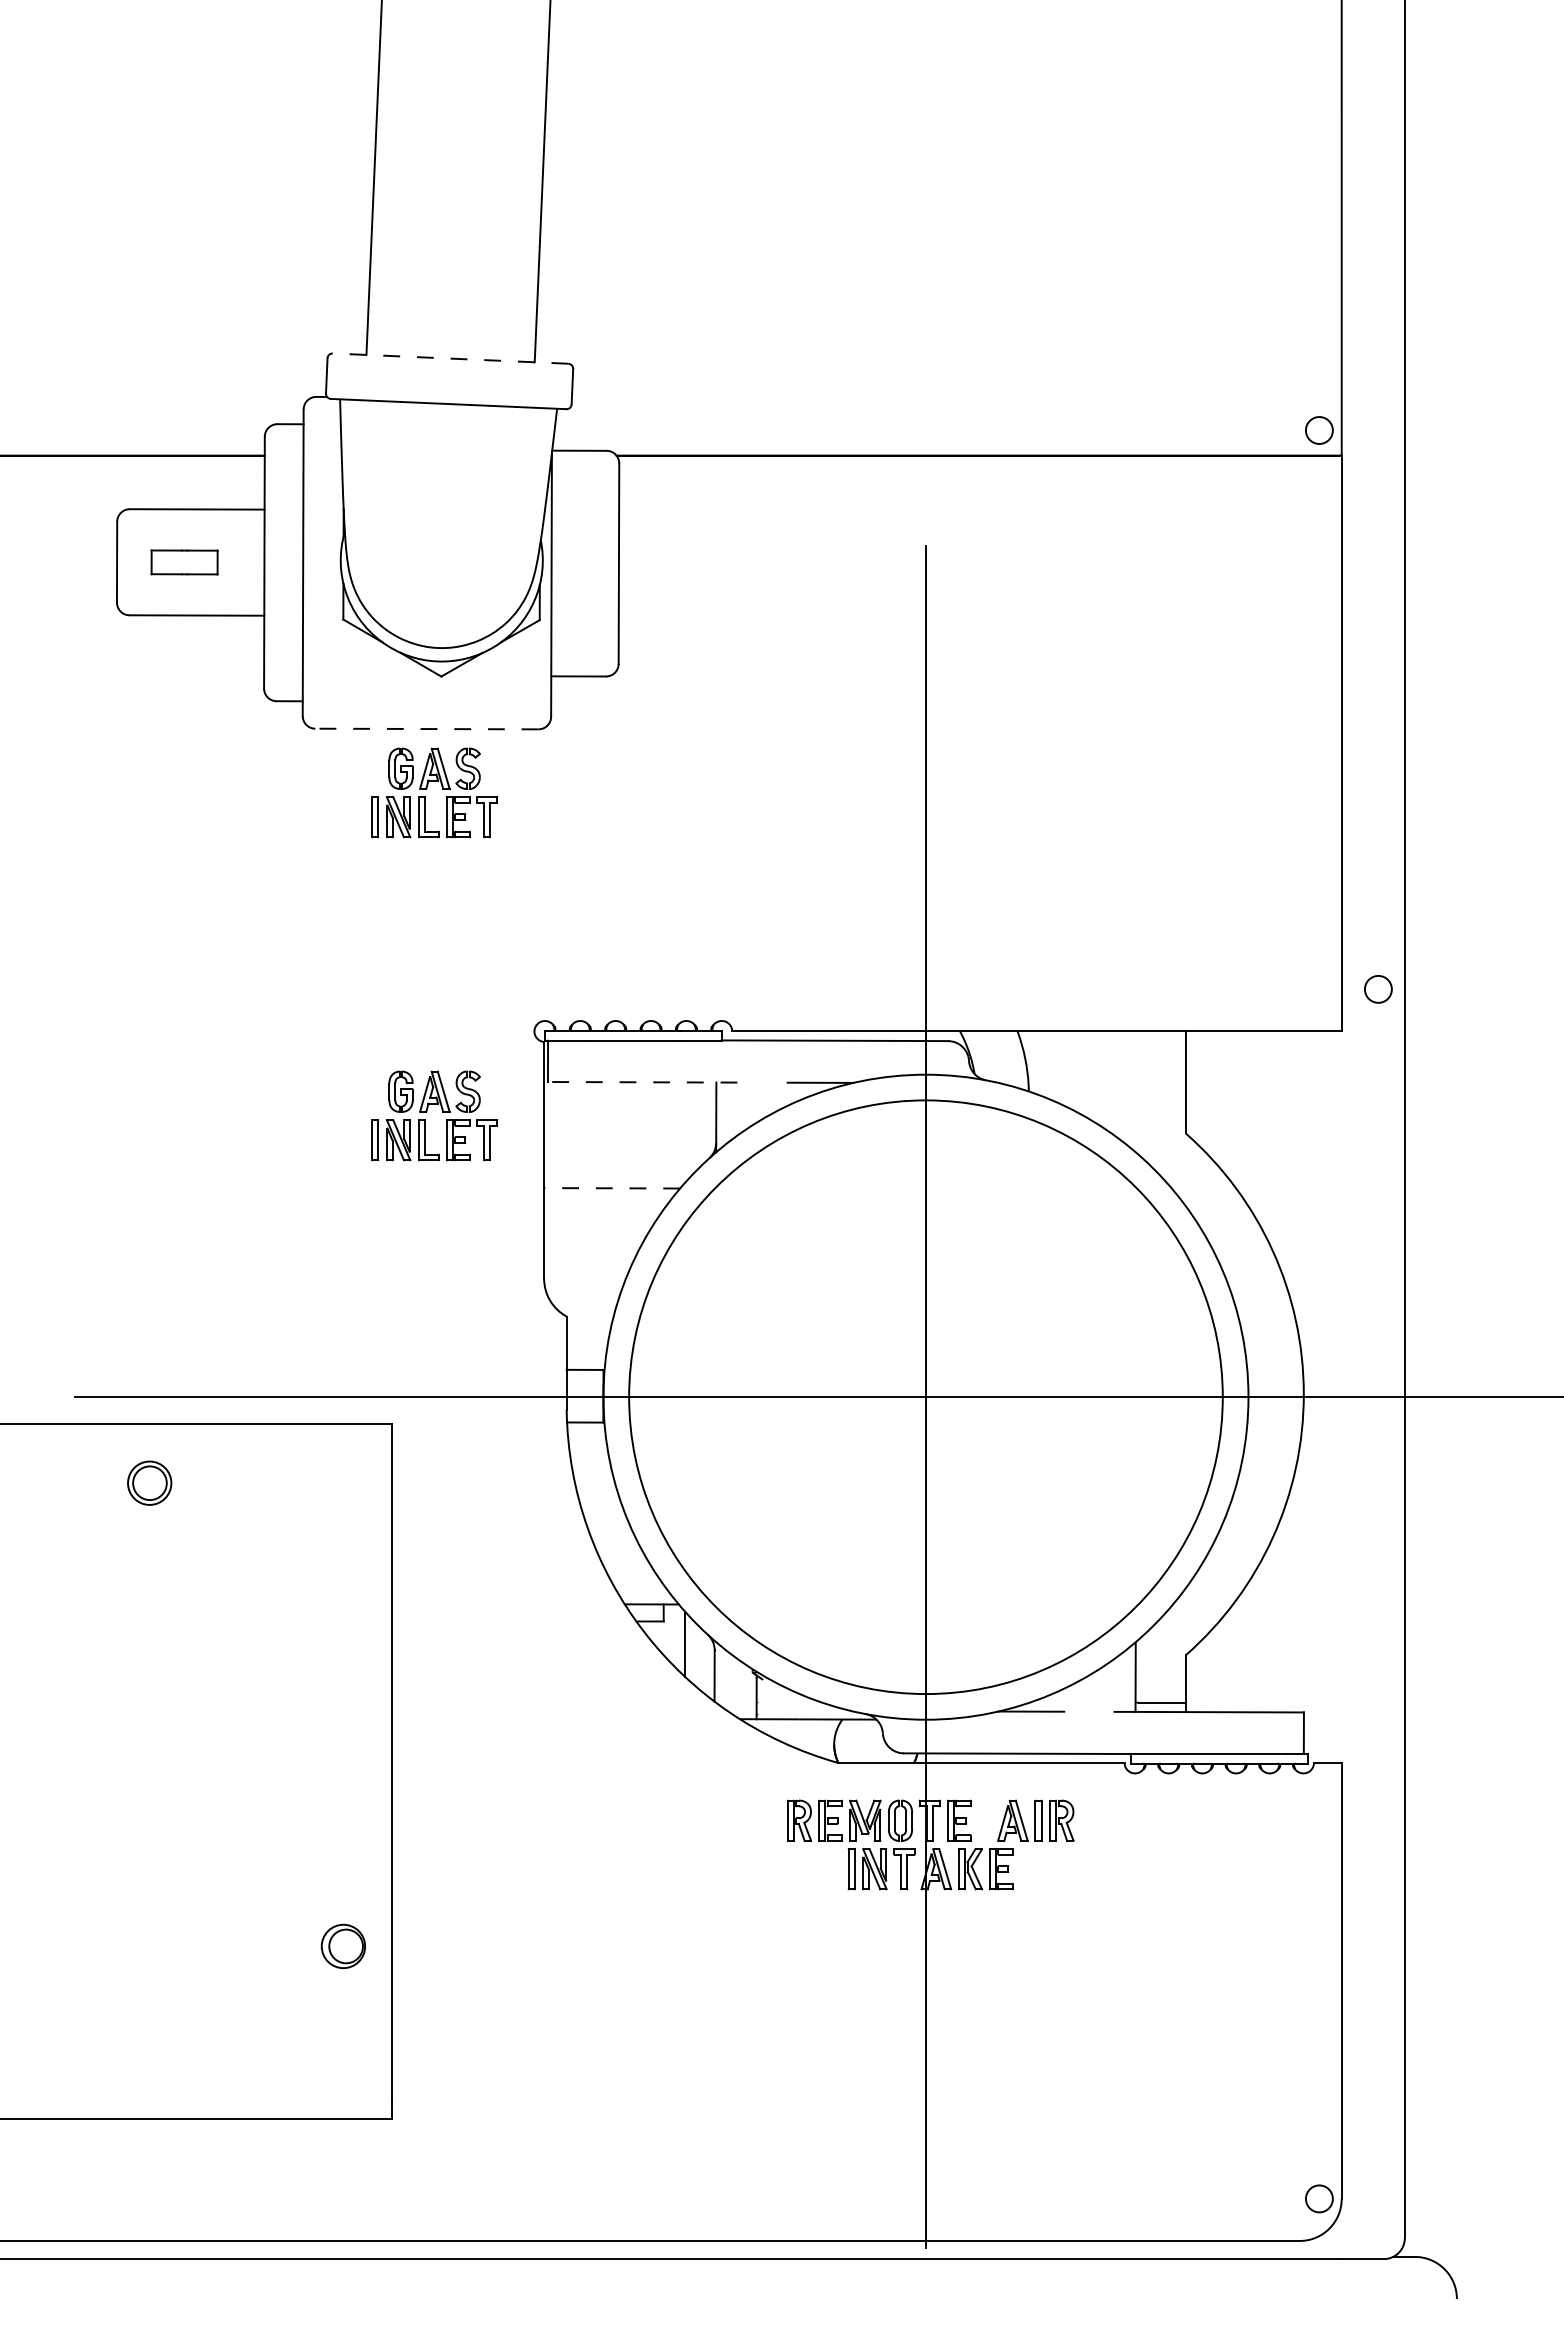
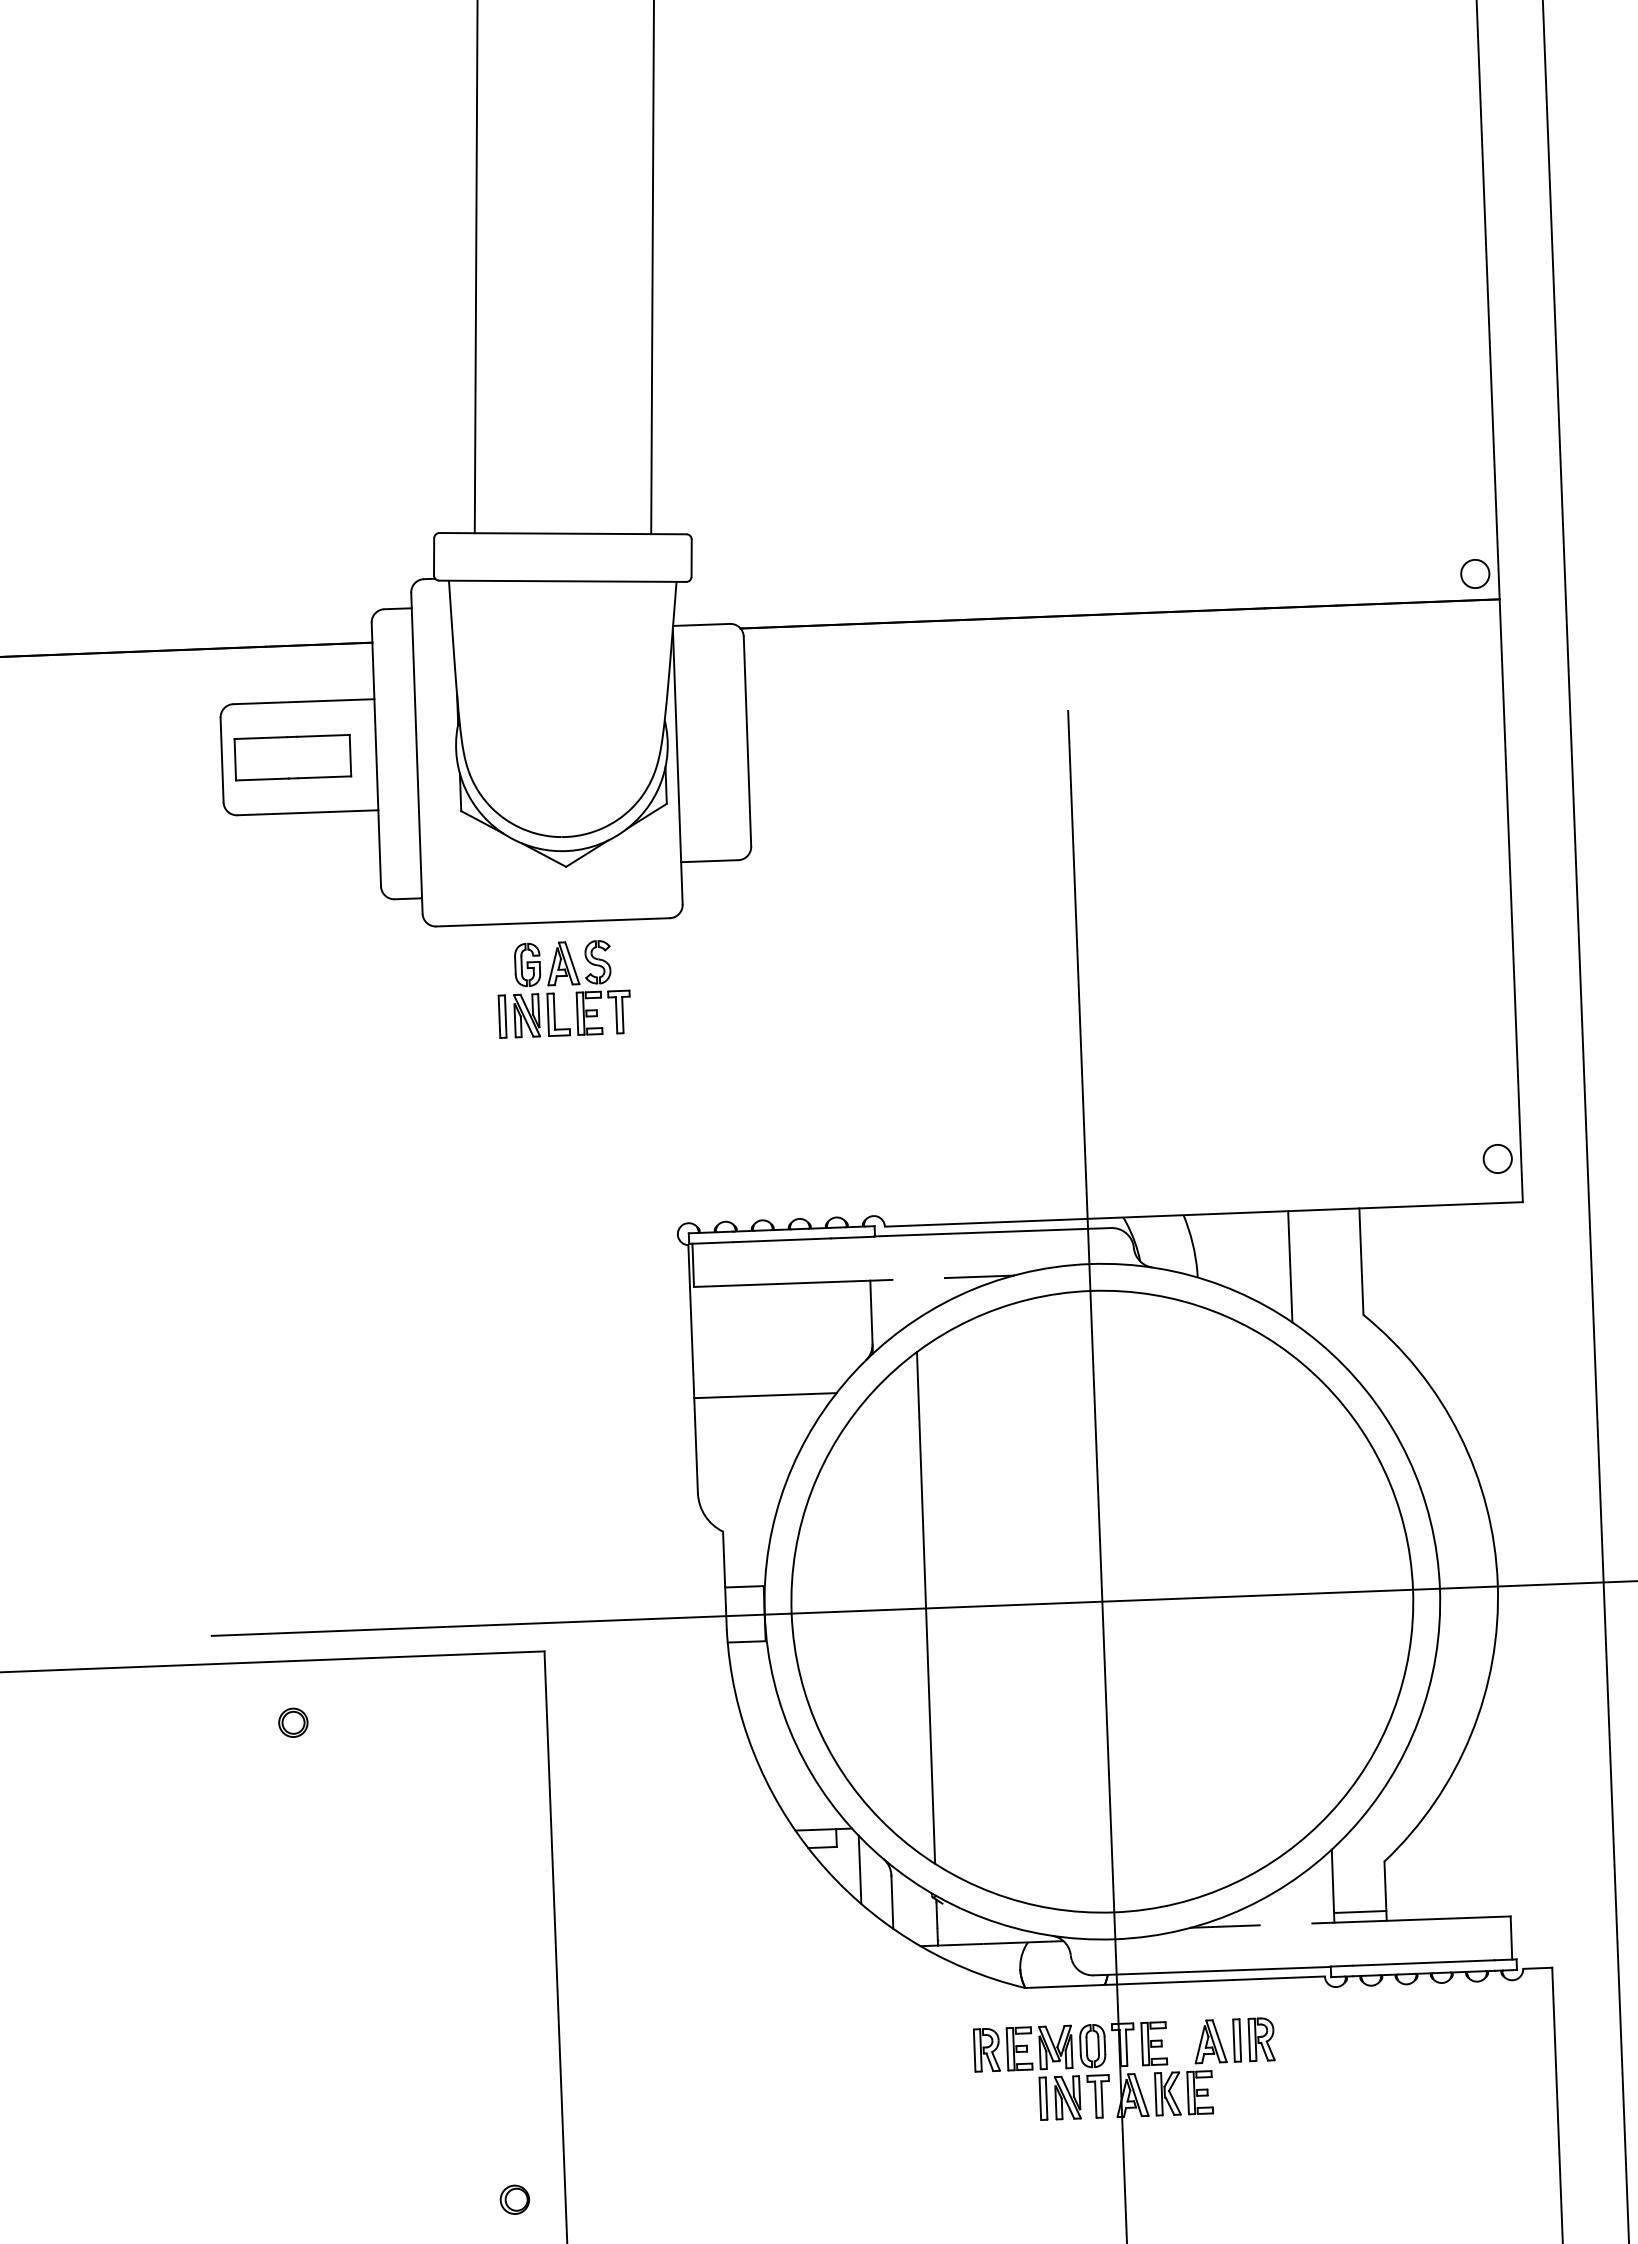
line: (450, 358) -> (562, 533), dashed -> solid
part: (184, 562) -> (292, 757), size x1.67
line: (426, 729) -> (552, 922), dashed -> solid
circle: (1378, 989) -> (1497, 1159), moved
line: (642, 1082) -> (792, 1283), dashed -> solid
line: (1117, 1084) -> (1290, 1266), added
part: (427, 1112) -> (569, 1323), removed
line: (612, 1188) -> (765, 1395), dashed -> solid
line: (757, 1396) -> (925, 1607), added
part: (149, 1482) -> (293, 1722), size x0.62
part: (343, 1945) -> (514, 2199), size x0.62

